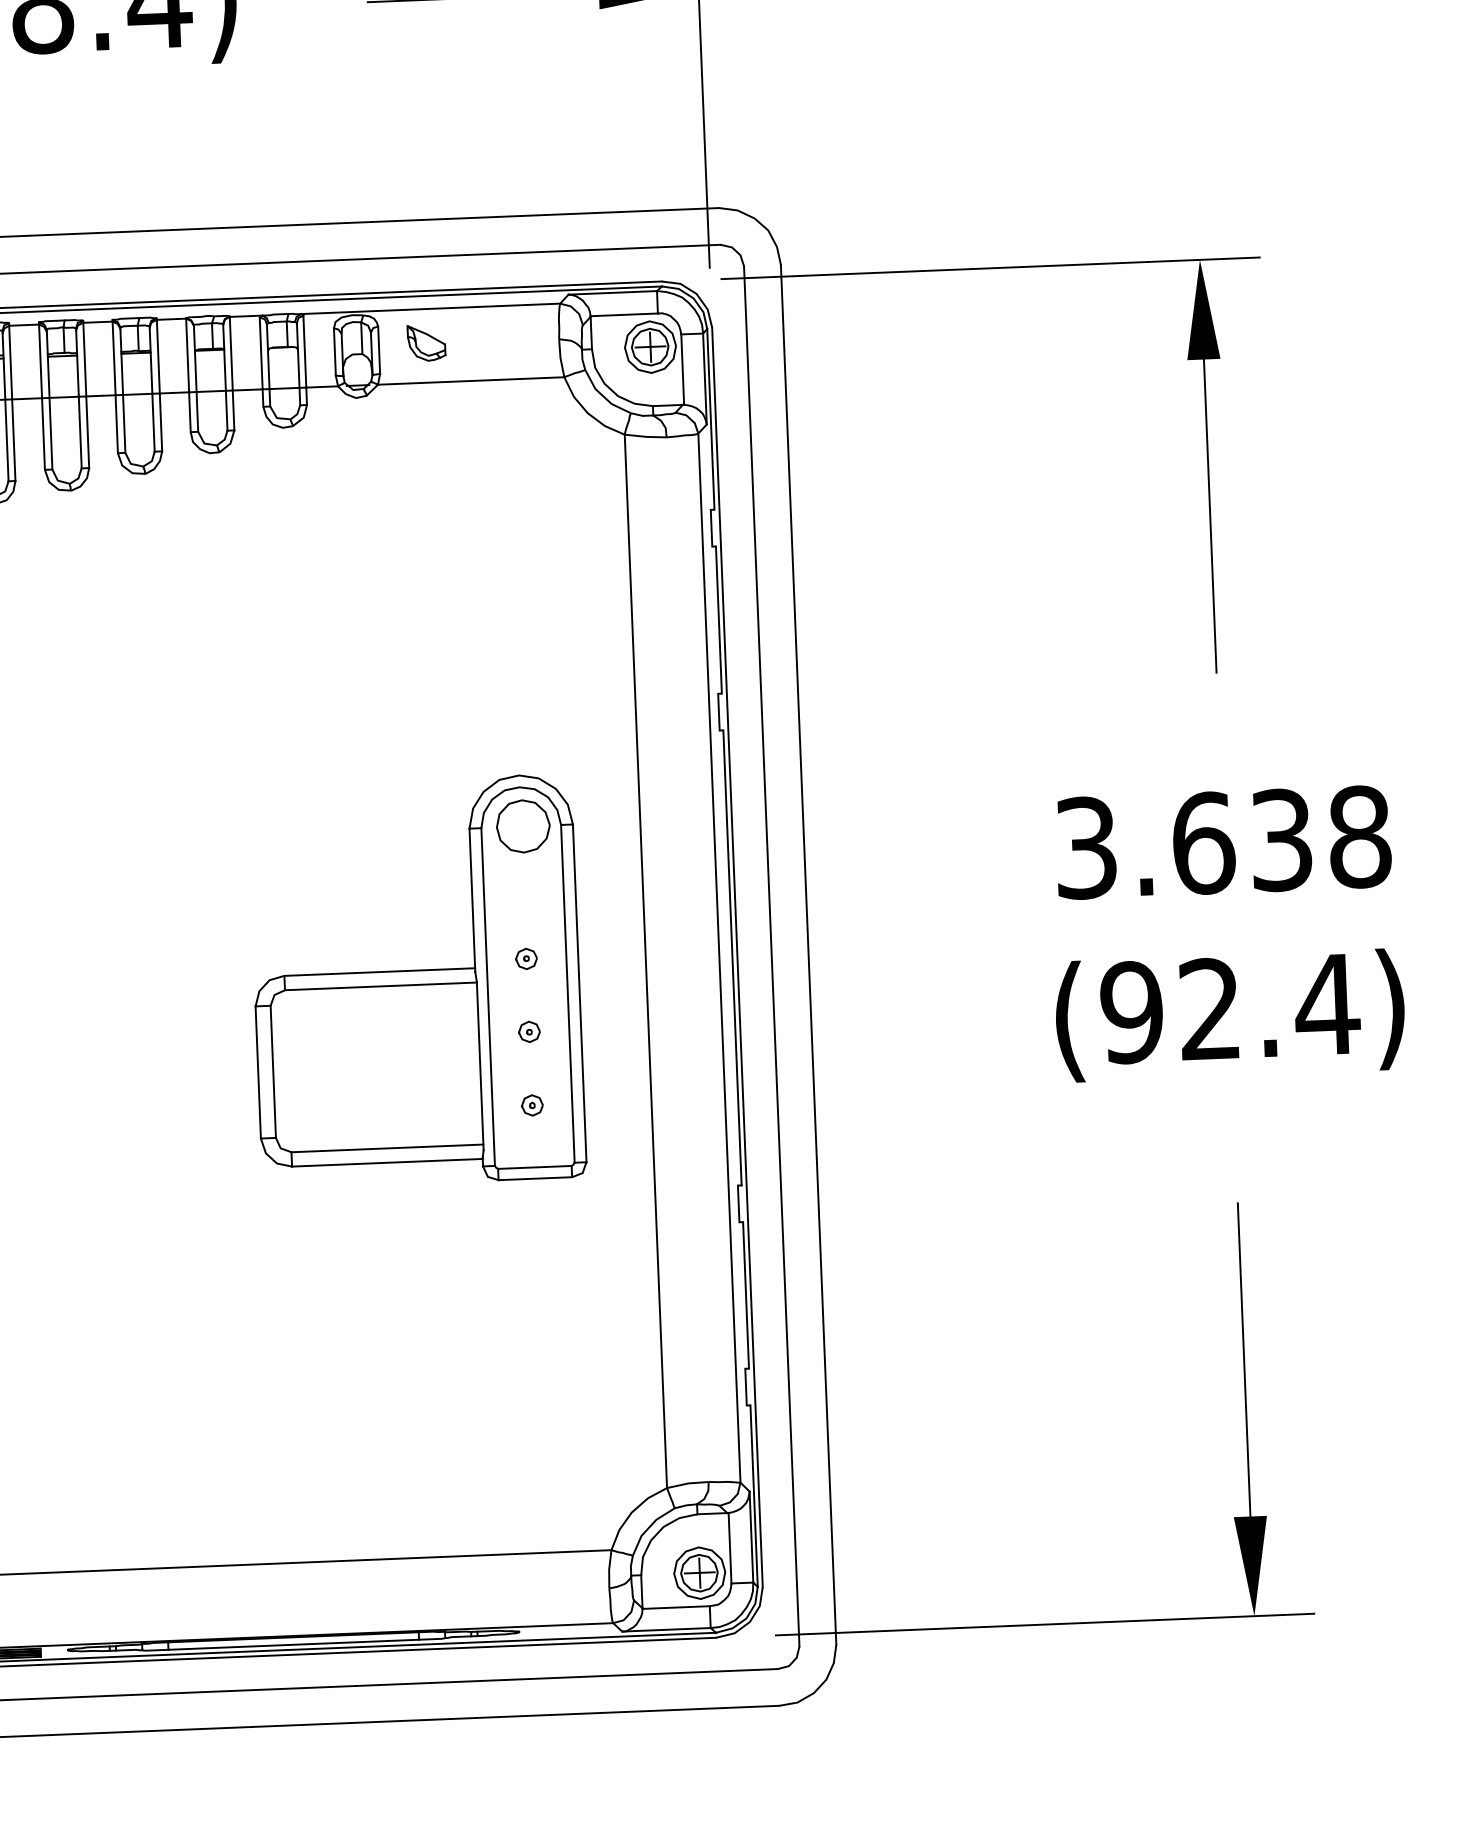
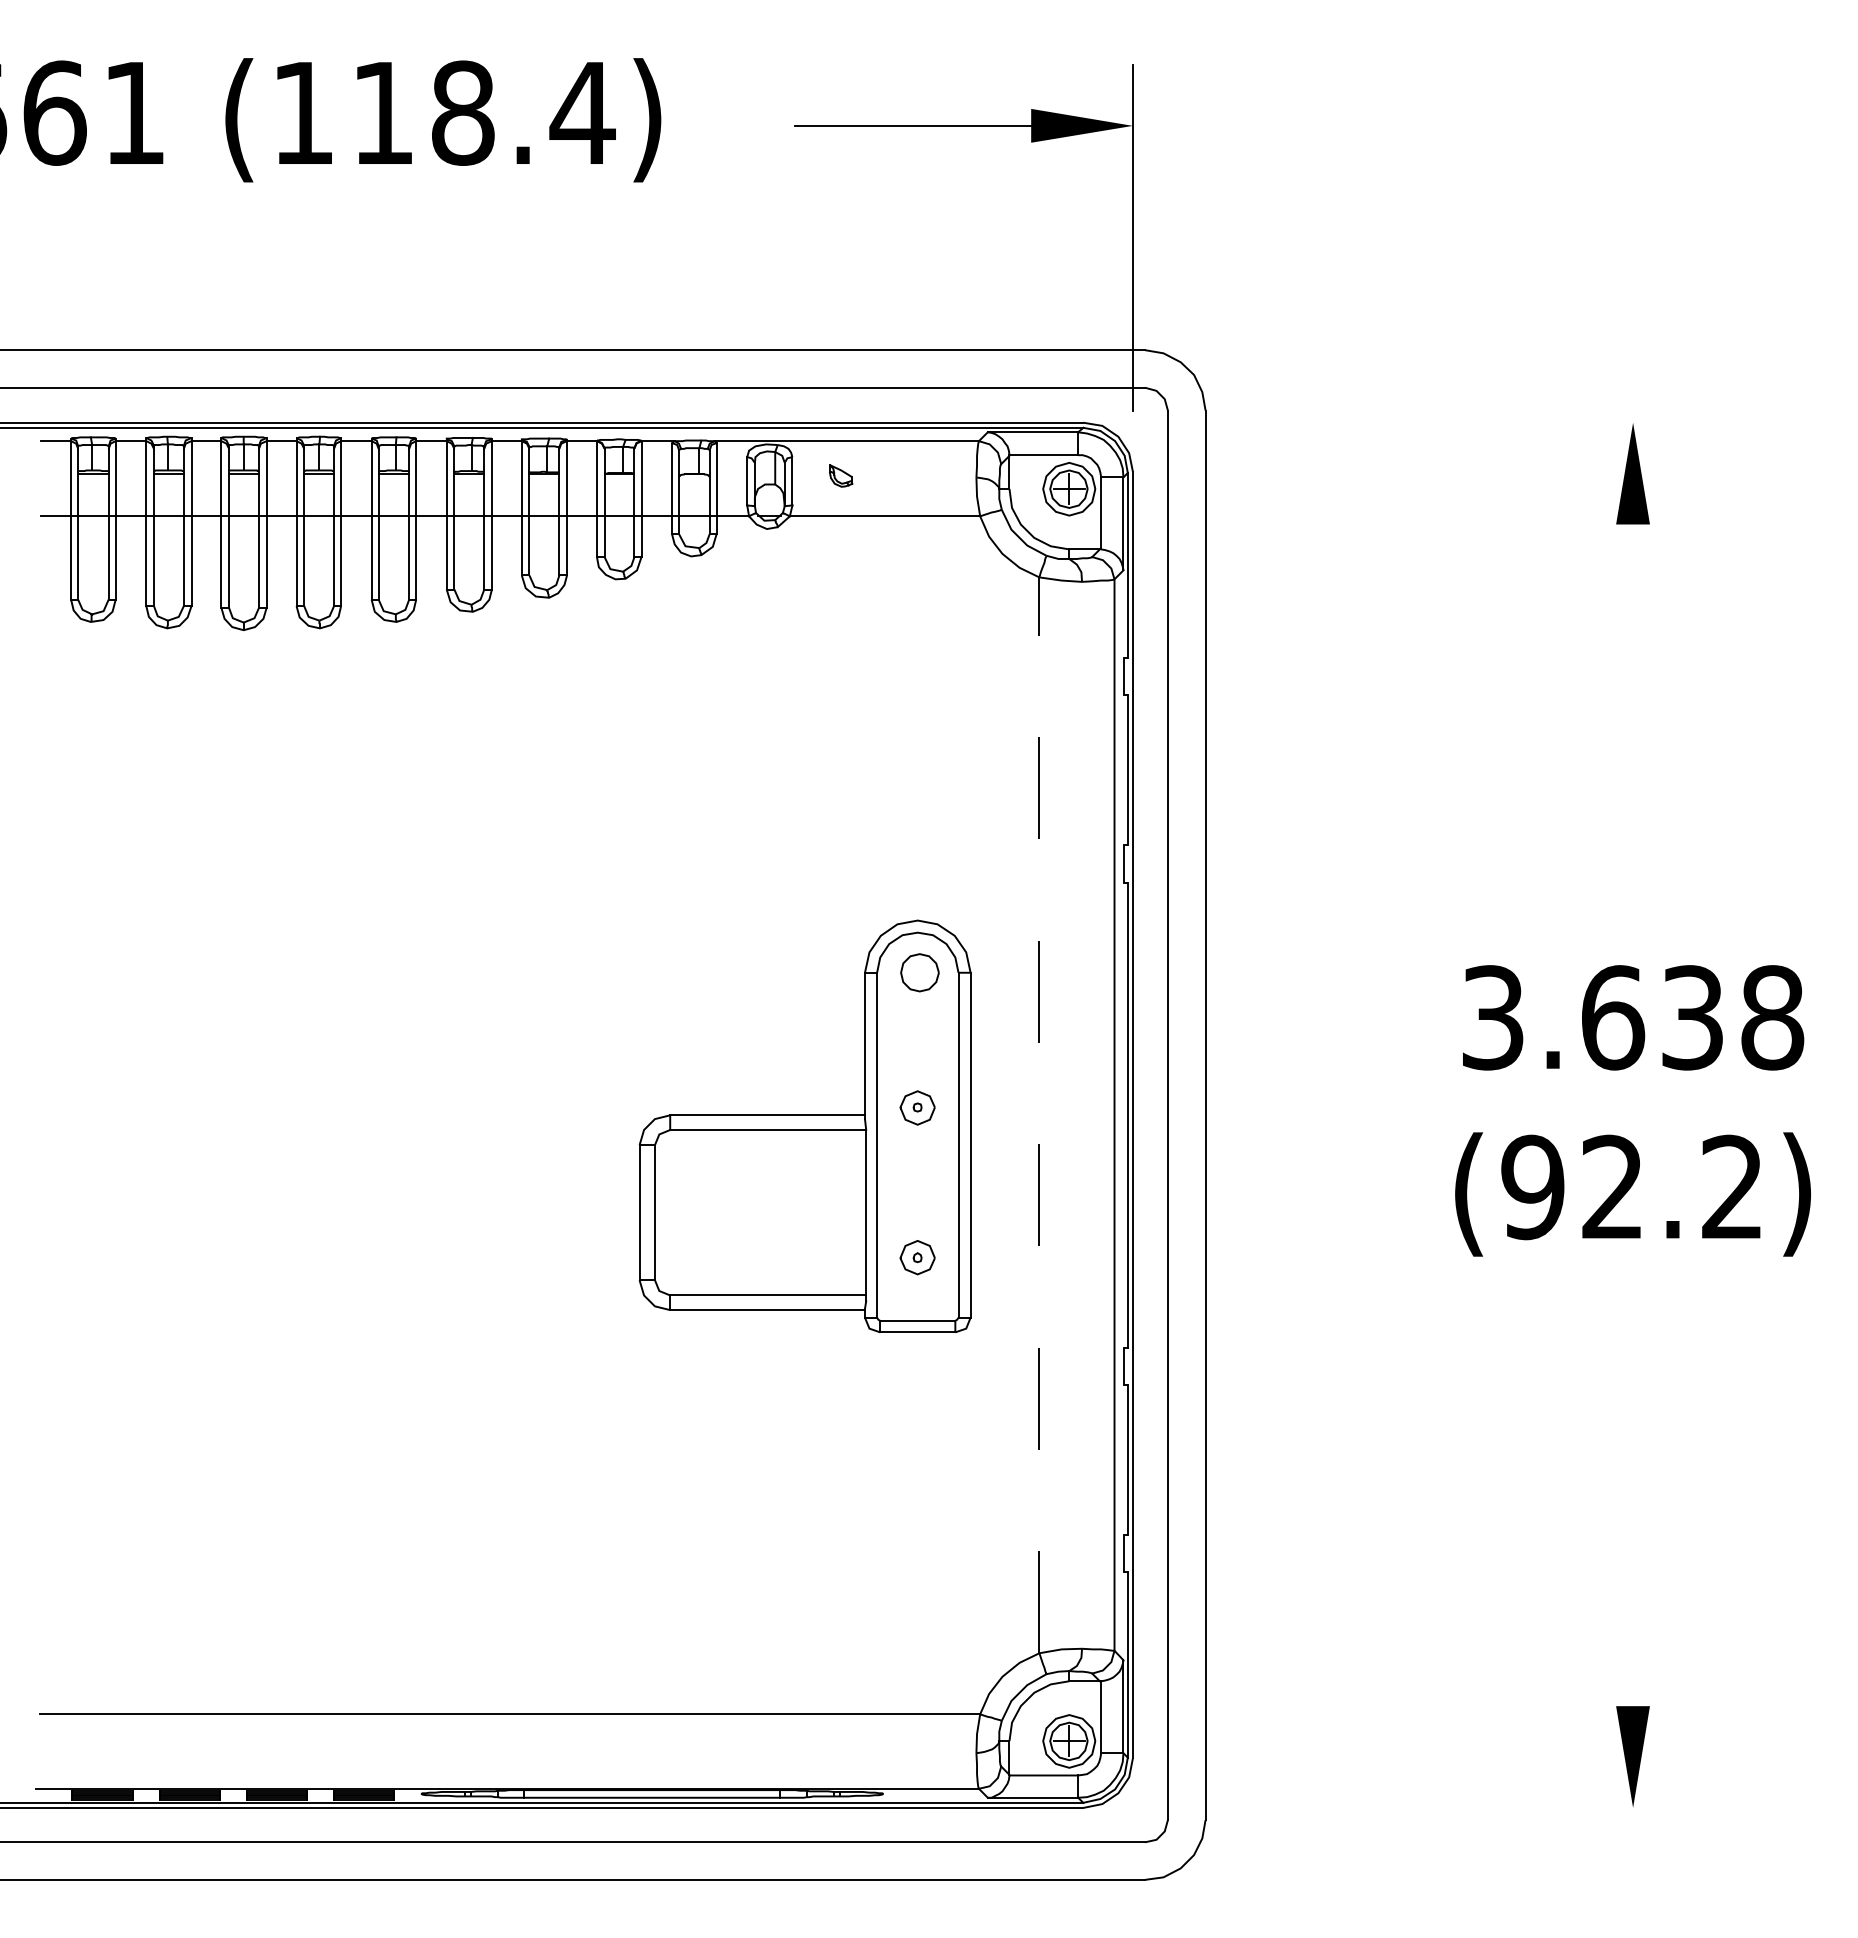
line: (990, 268) -> (1419, 422), removed
part: (425, 342) -> (840, 475), size x0.6
line: (1210, 516) -> (1633, 684), removed
part: (522, 826) -> (919, 972), size x0.7
part: (526, 958) -> (917, 1107), size x1.6
line: (646, 961) -> (1039, 1115), solid -> dashed
text: (1327, 1003) -> (1732, 1186), (92.4) -> (92.2)
part: (529, 1031) -> (917, 1182), removed
part: (532, 1105) -> (917, 1257), size x1.6
line: (1244, 1360) -> (1633, 1546), removed
line: (1045, 1624) -> (1419, 1807), removed

